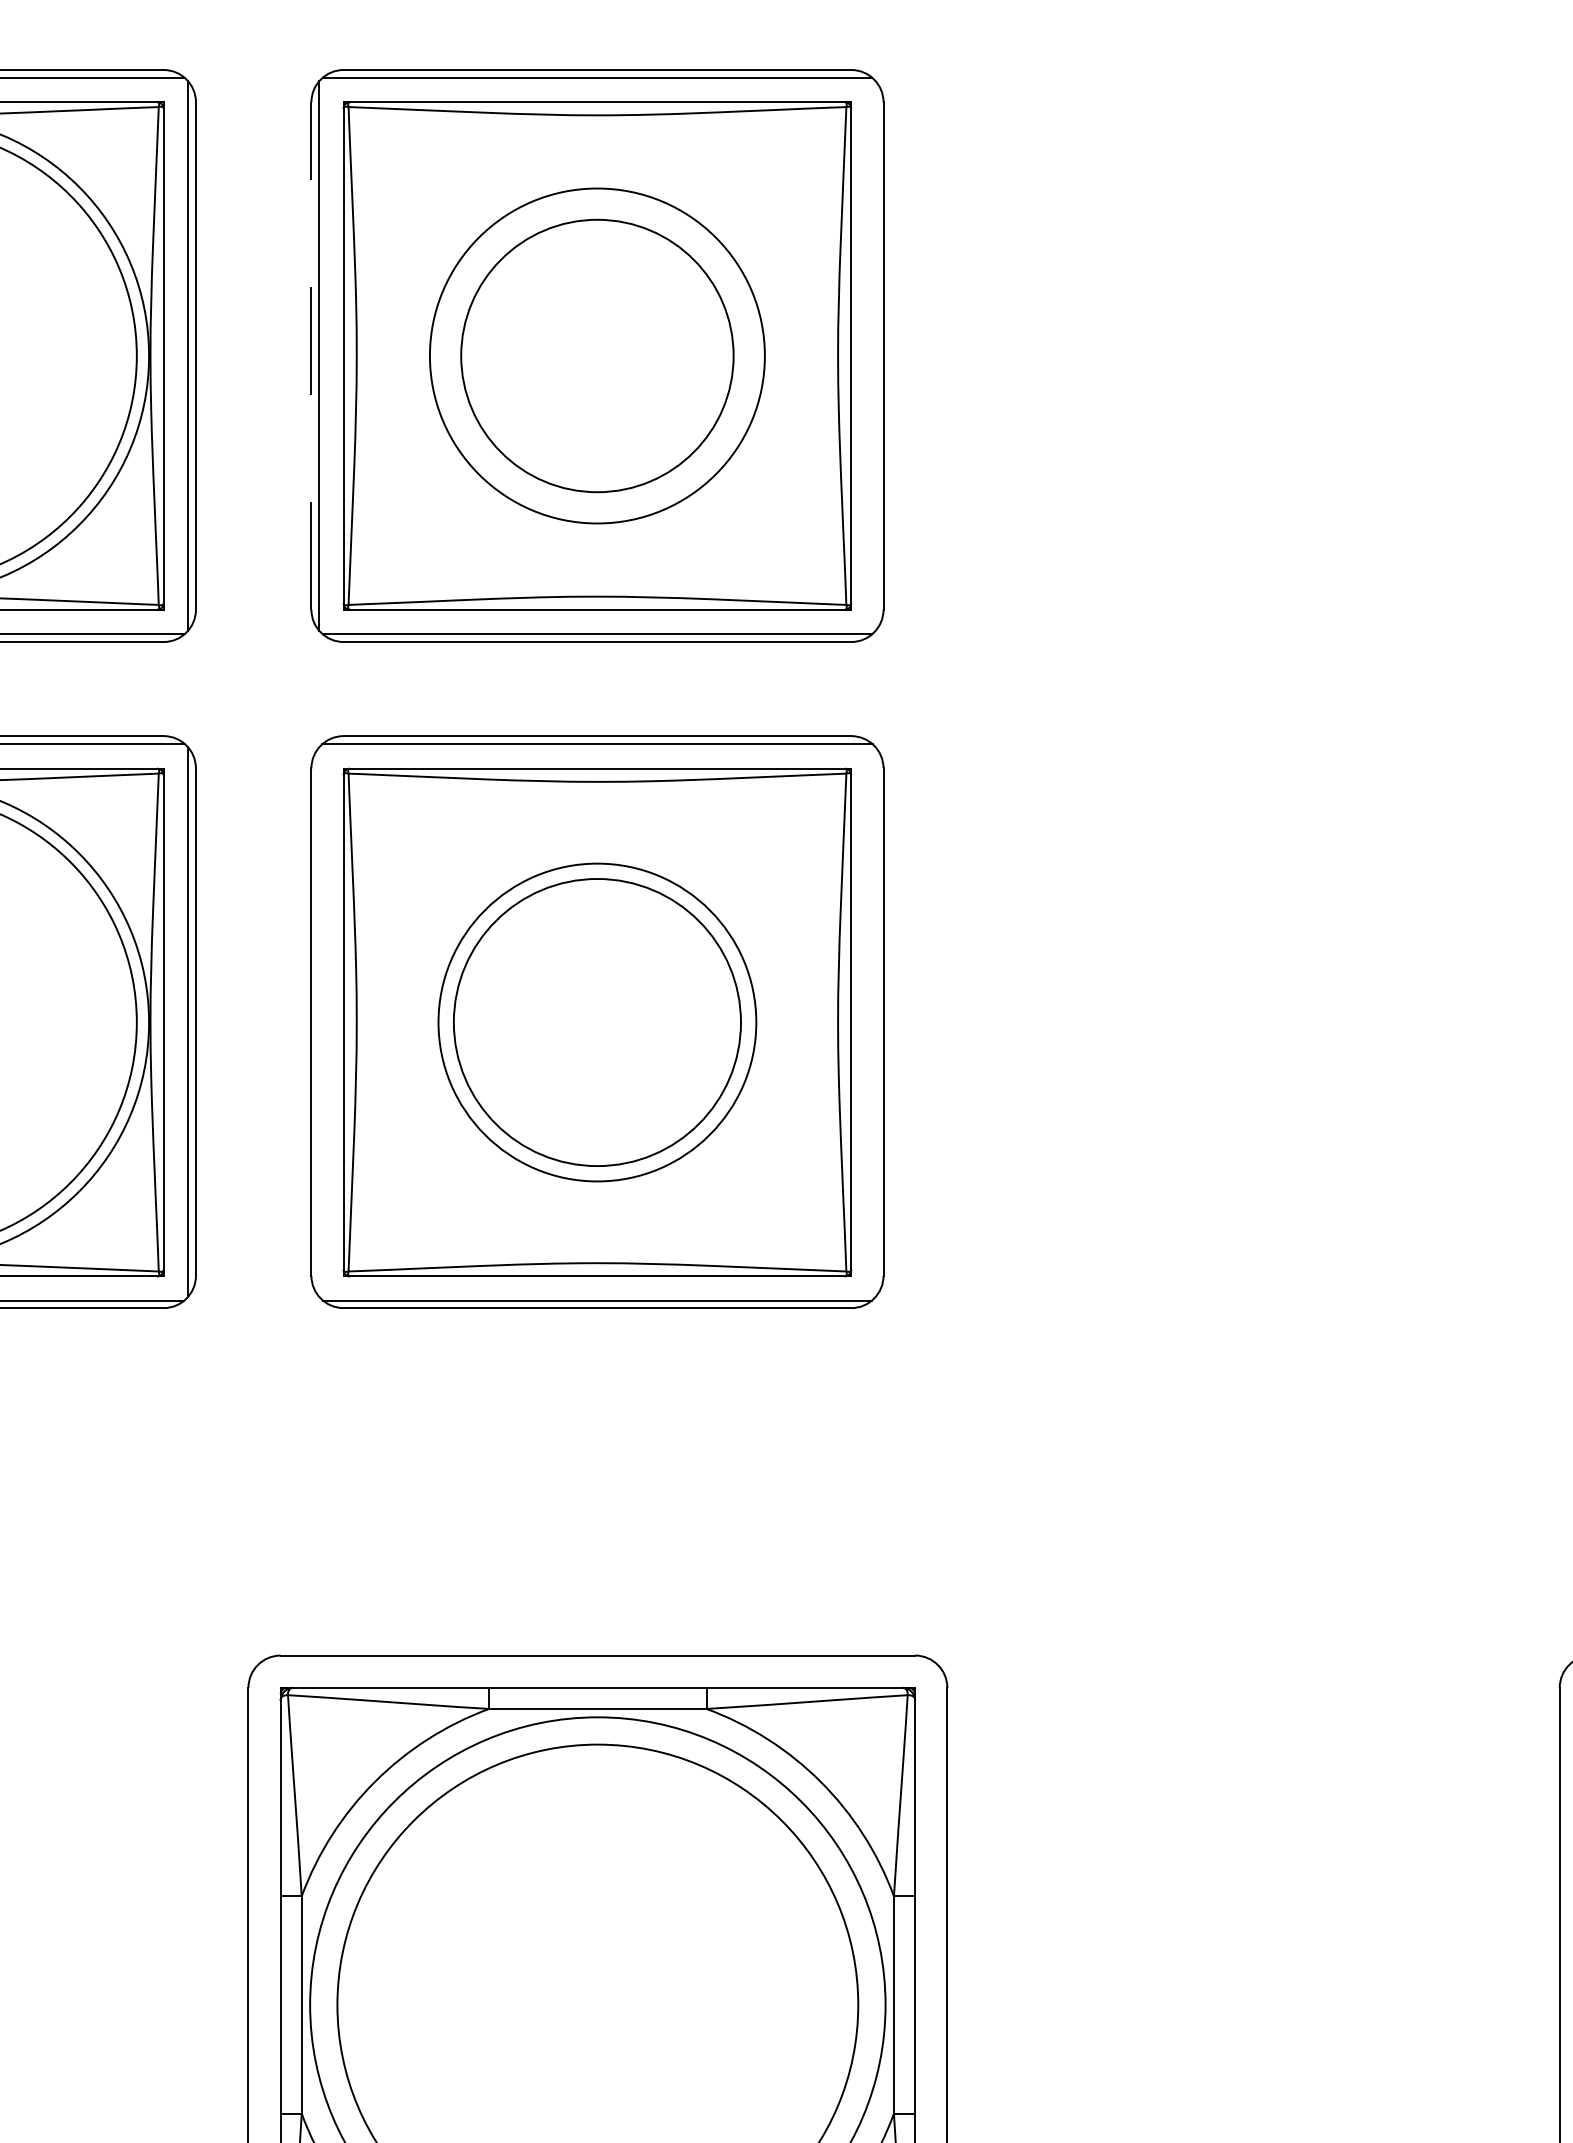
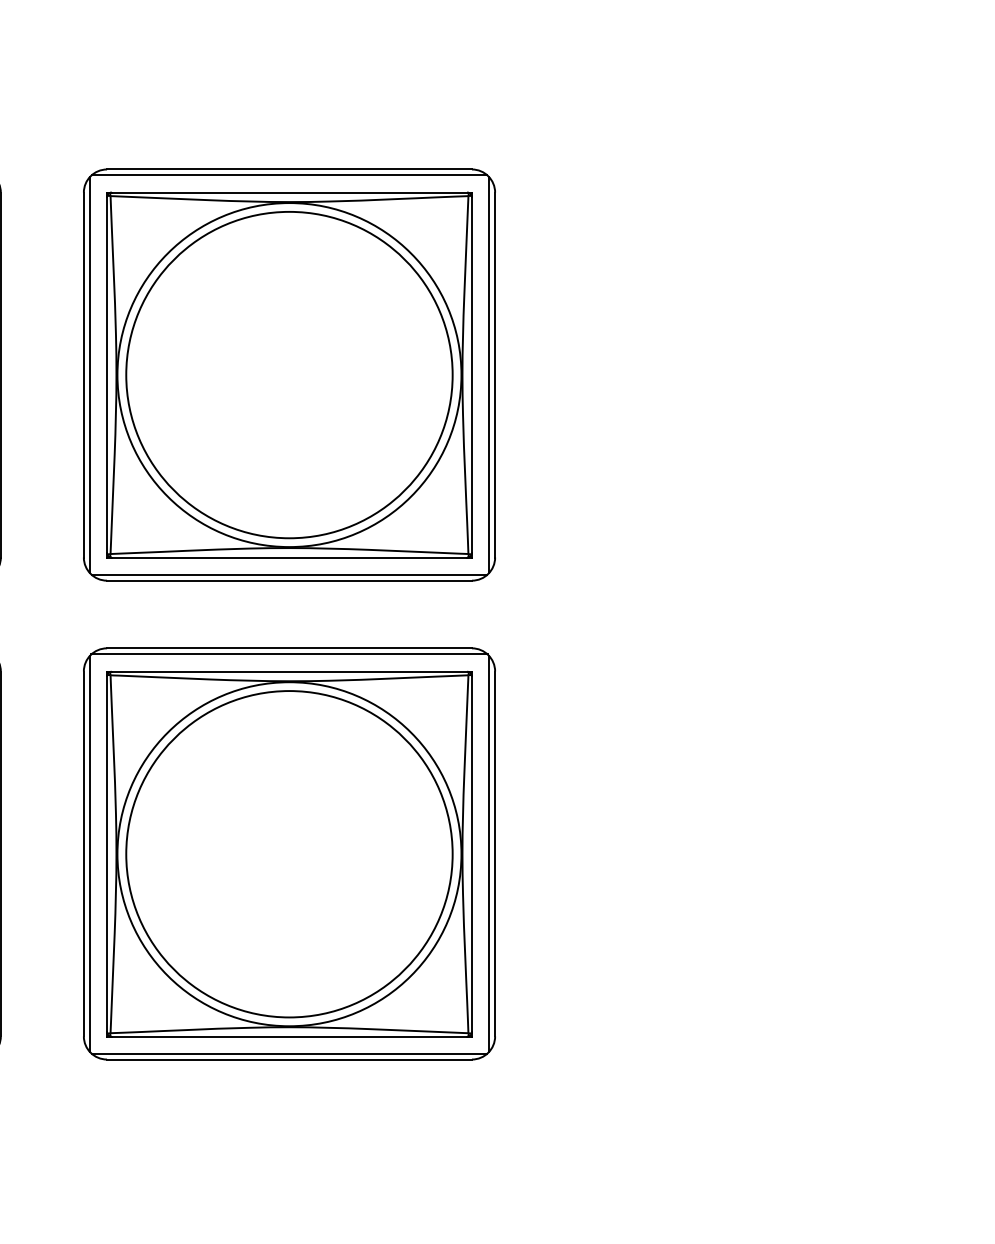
circle: (597, 355) -> (289, 374), size x1.43
line: (875, 355) -> (489, 374), added
line: (311, 356) -> (83, 375), dashed -> solid
circle: (597, 356) -> (289, 375), size x1.67
line: (319, 1022) -> (89, 854), added
circle: (597, 1022) -> (289, 854), size x1.43
circle: (597, 1022) -> (289, 854), size x1.67
line: (875, 1022) -> (489, 854), added

